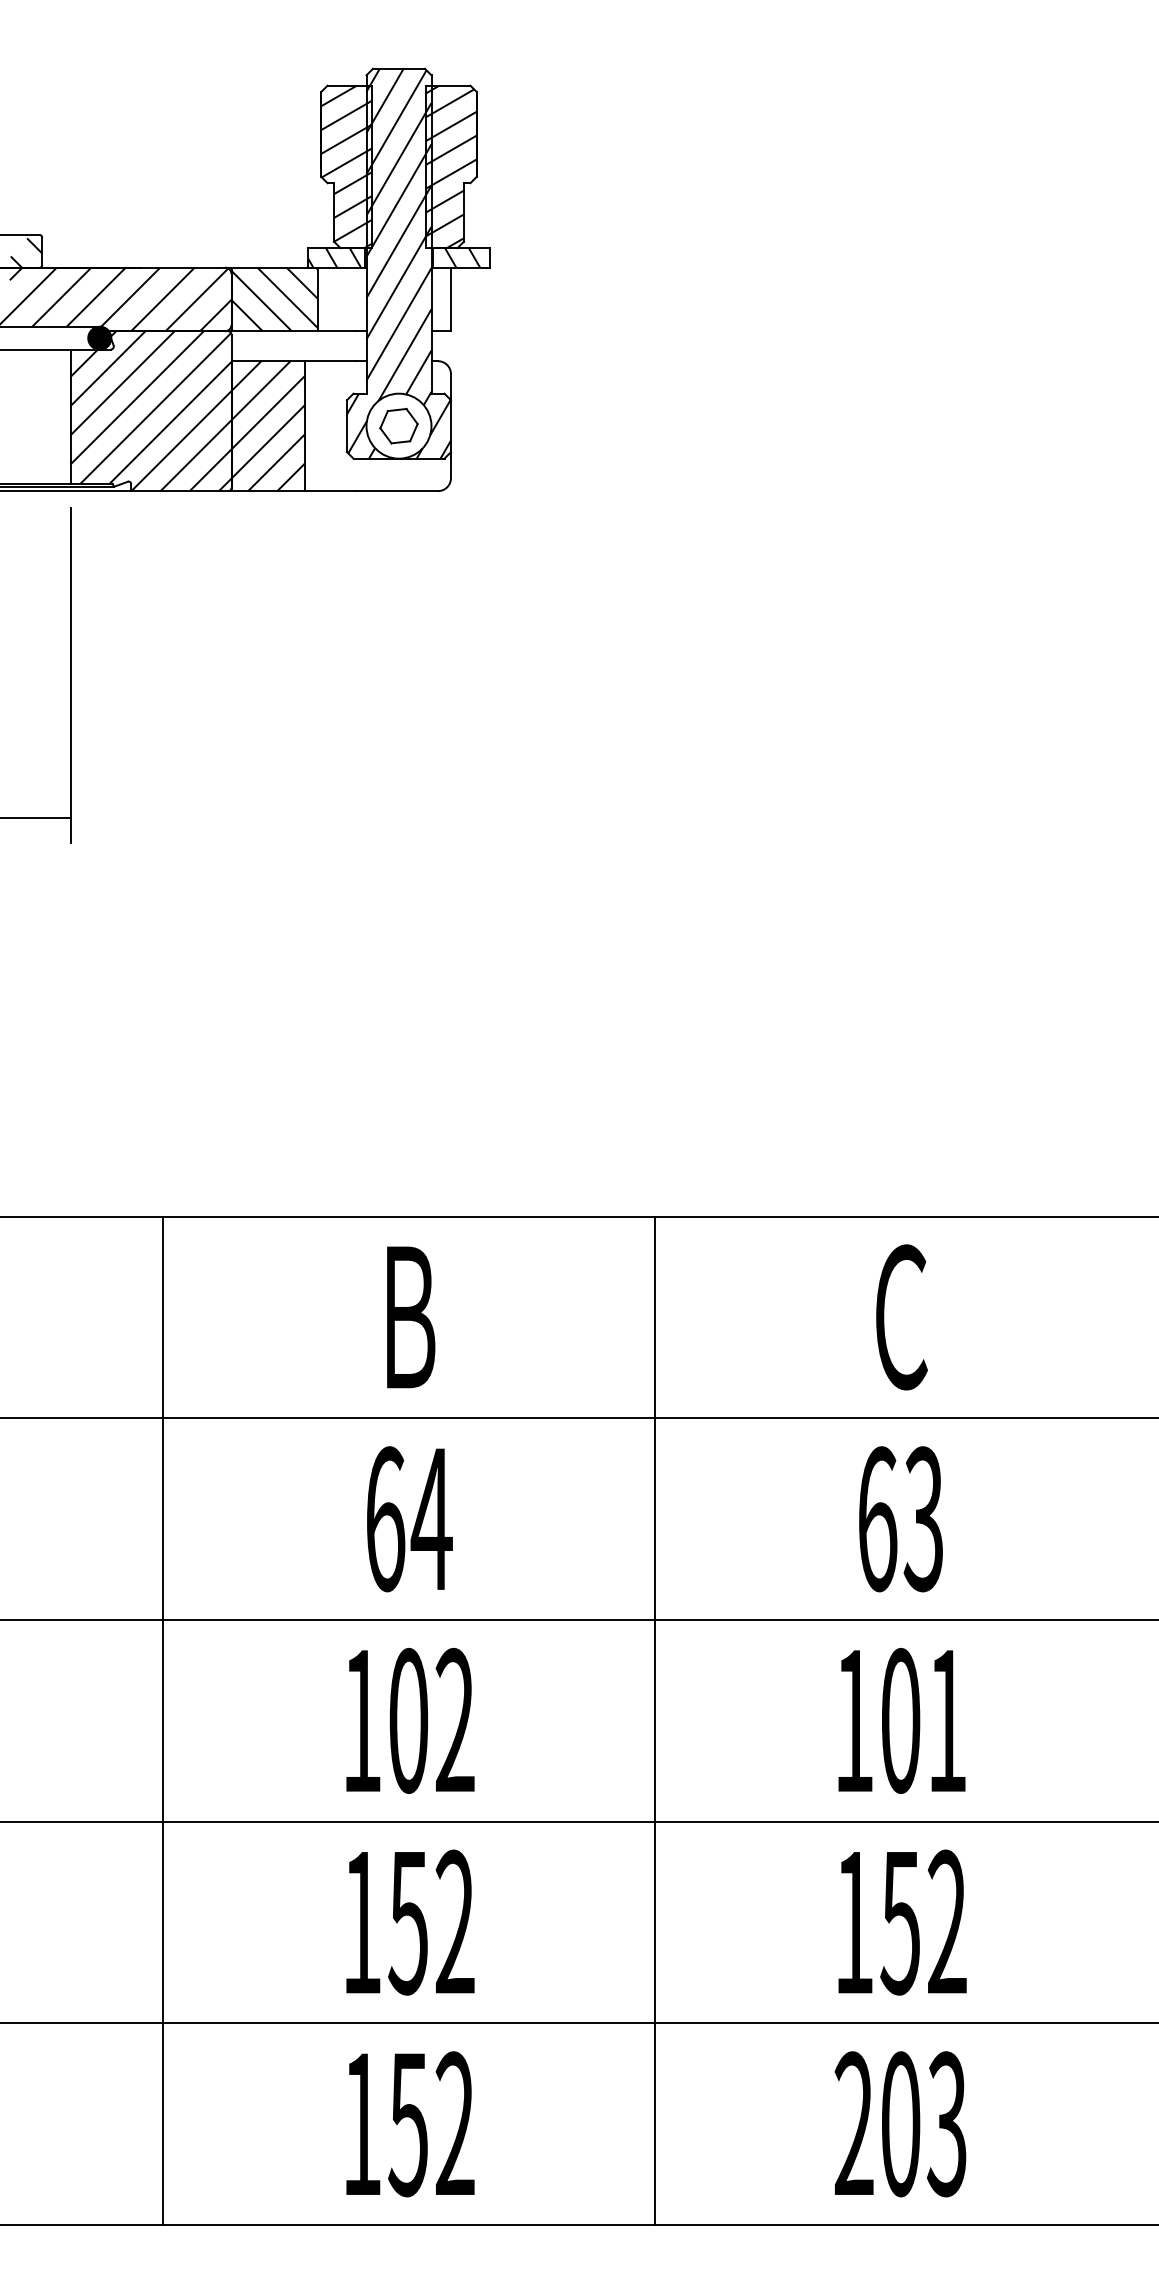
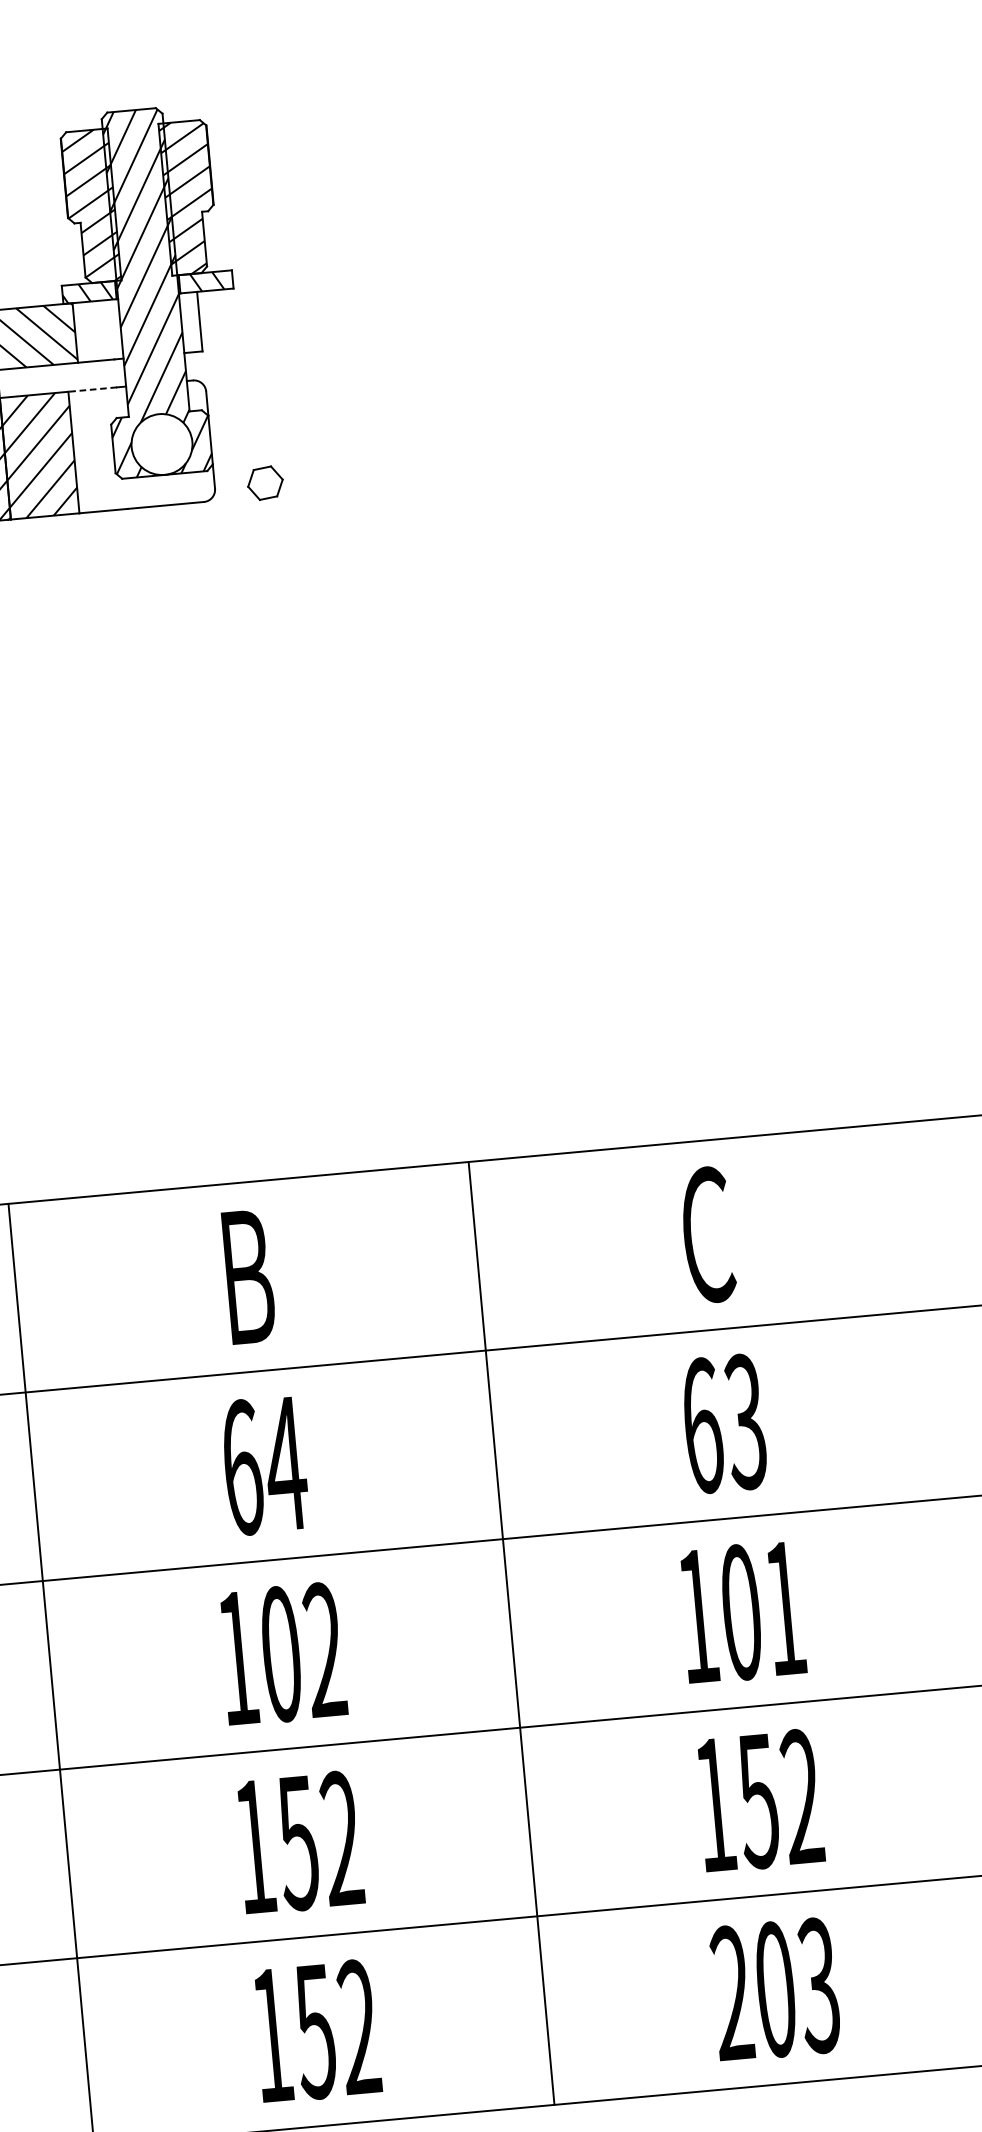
line: (330, 361) -> (92, 389), solid -> dashed
part: (398, 425) -> (264, 482), moved

